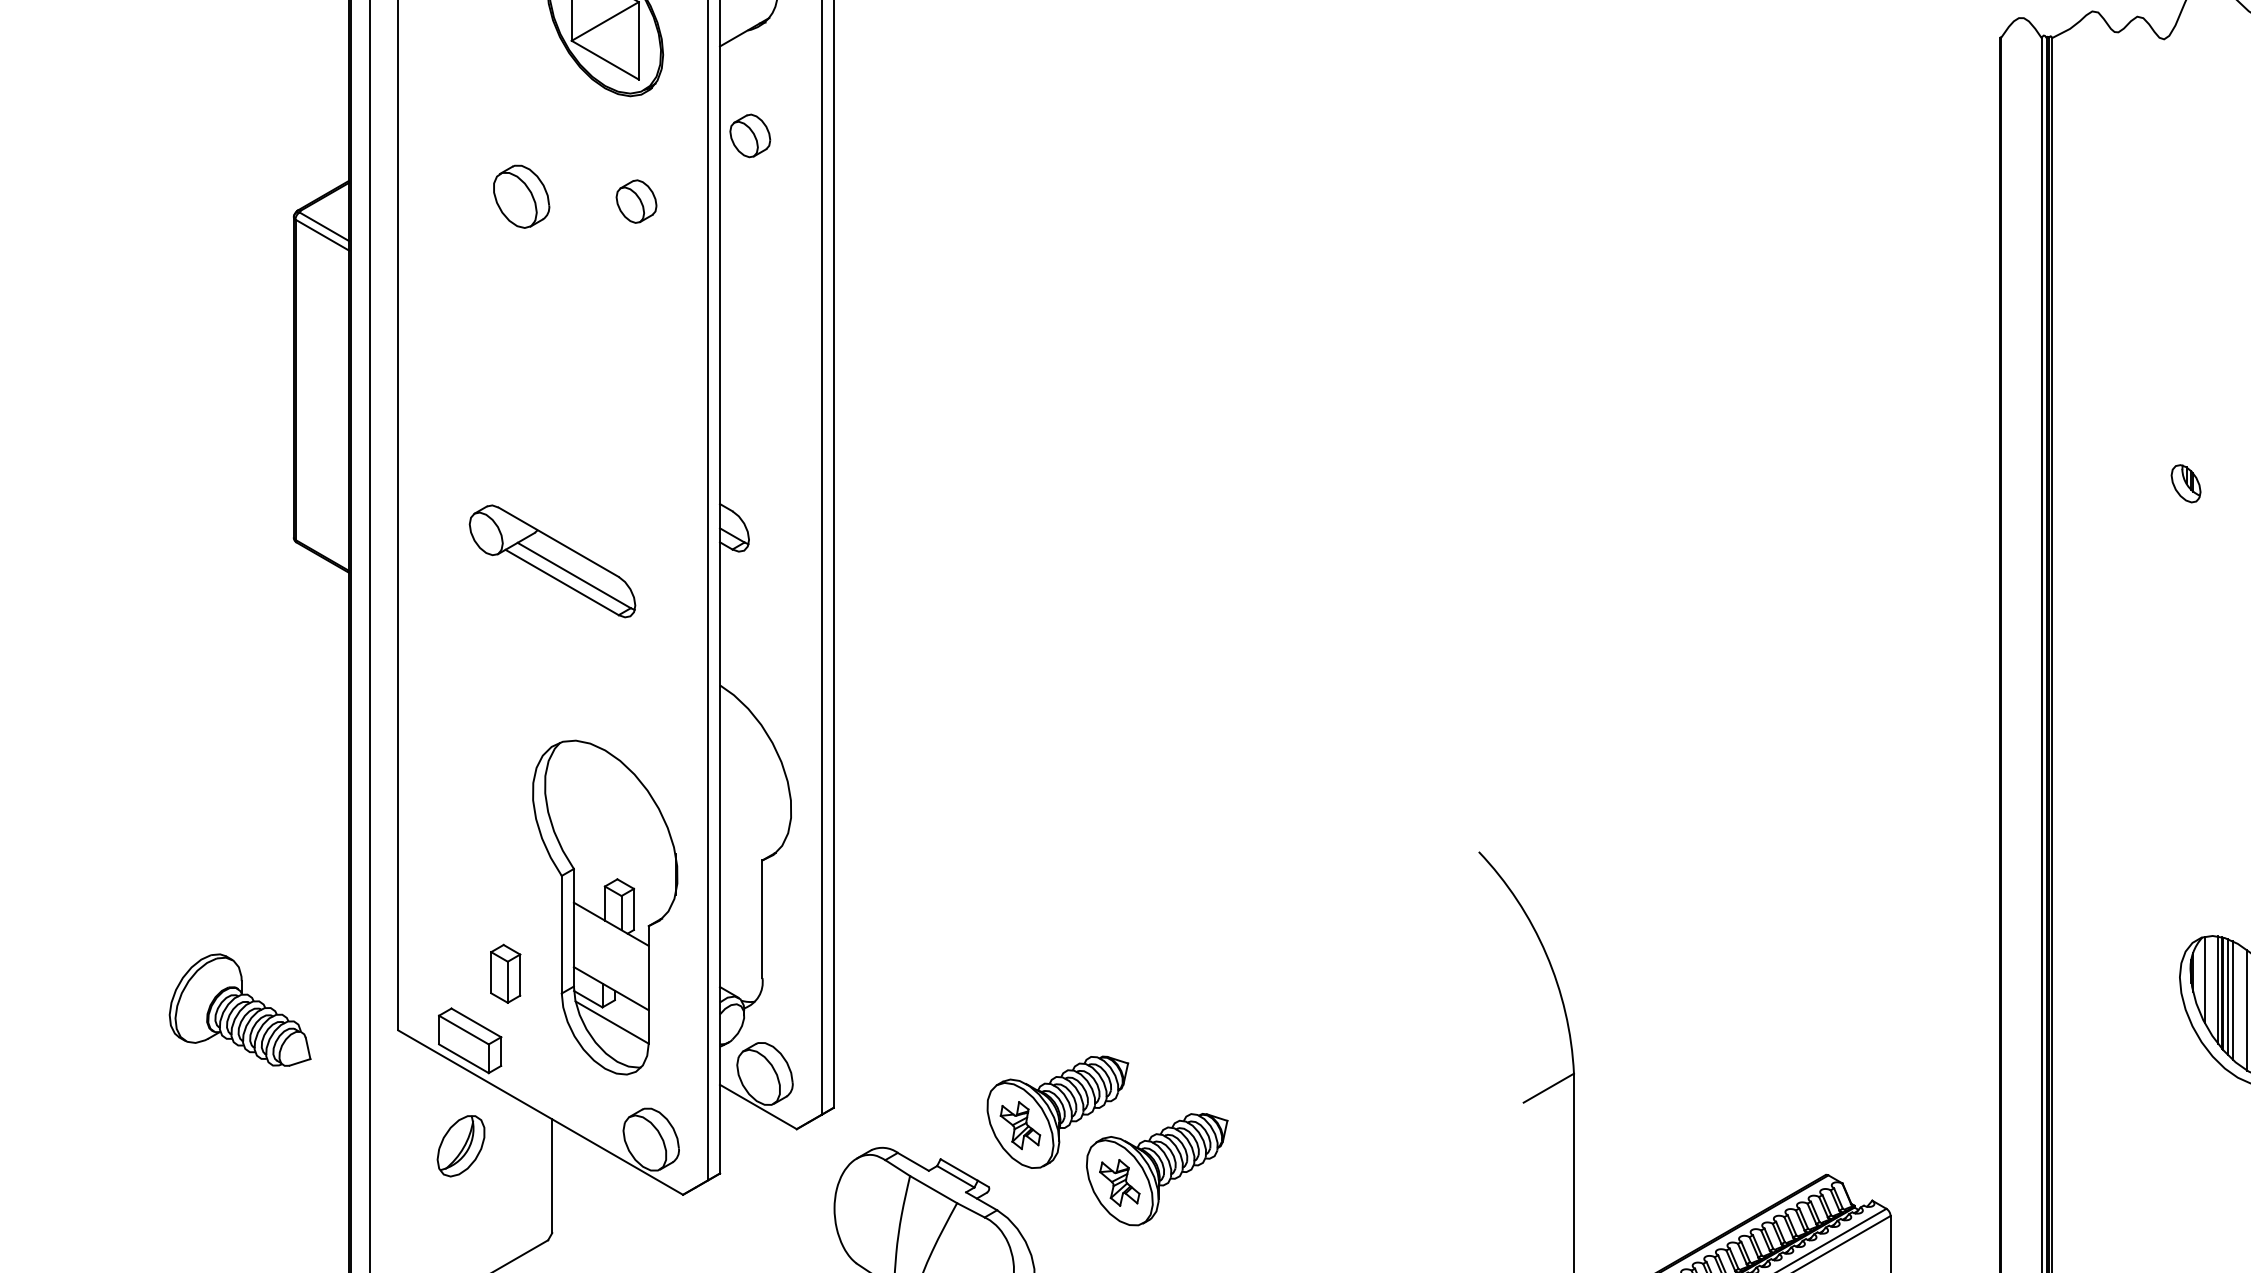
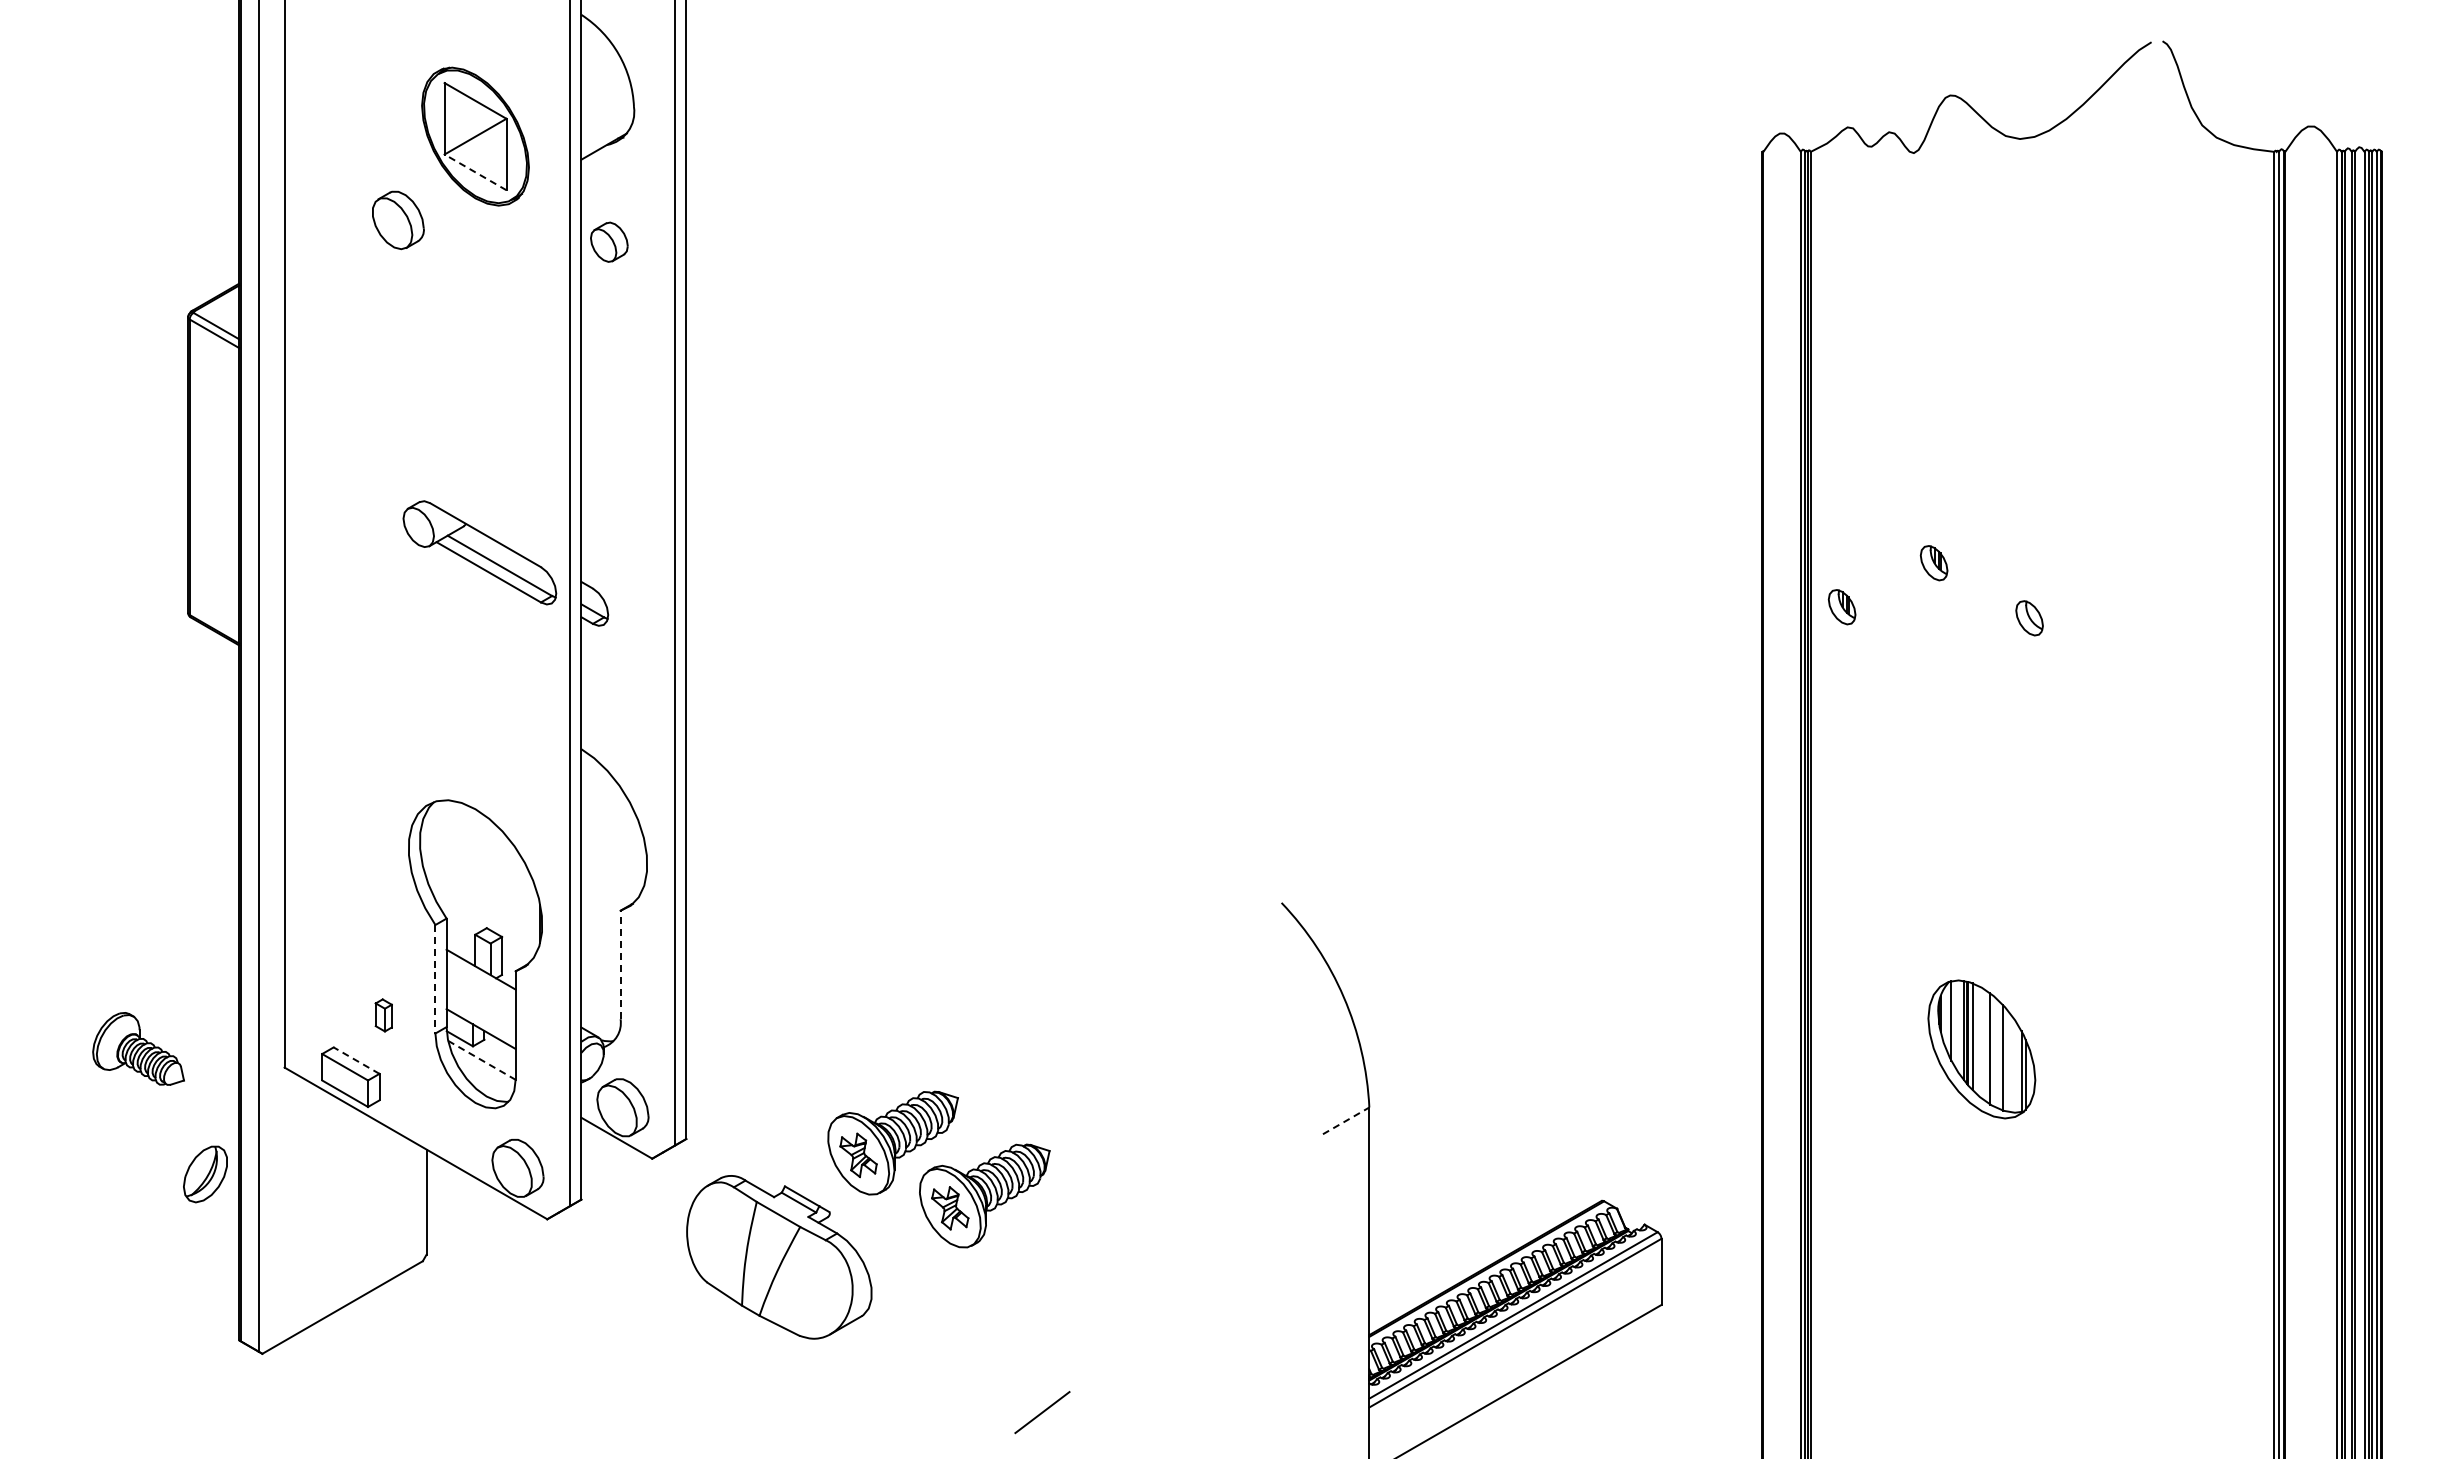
line: (605, 60) -> (475, 172), solid -> dashed
part: (521, 196) -> (398, 220), moved
part: (636, 201) -> (504, 302), removed
part: (2085, 531) -> (1841, 607), added
part: (552, 561) -> (479, 552), moved
line: (762, 918) -> (620, 964), solid -> dashed
line: (561, 934) -> (435, 979), solid -> dashed
part: (505, 973) -> (383, 1015), size x0.6
line: (2233, 999) -> (1977, 1039), removed
part: (239, 1009) -> (138, 1048), size x0.7
line: (476, 1022) -> (356, 1060), solid -> dashed
line: (611, 1022) -> (481, 1060), solid -> dashed
line: (1549, 1087) -> (1346, 1120), solid -> dashed
part: (461, 1146) -> (205, 1174), moved

